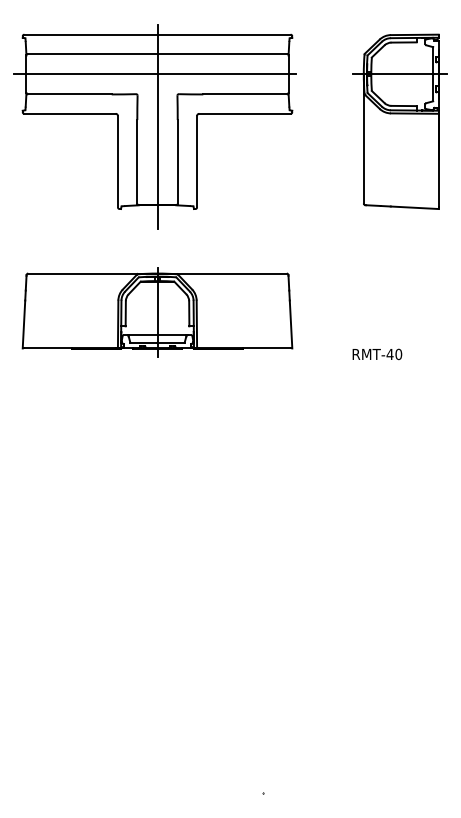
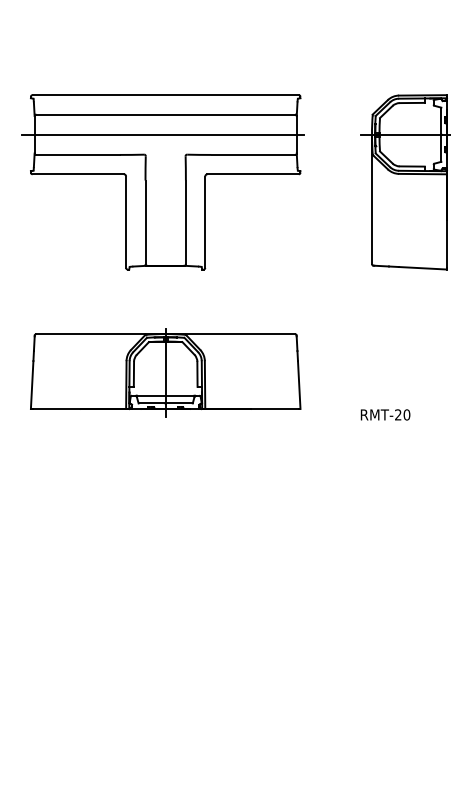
line: (157, 126) -> (165, 187), removed
text: (389, 353) -> (397, 414), RMT-40 -> RMT-20

